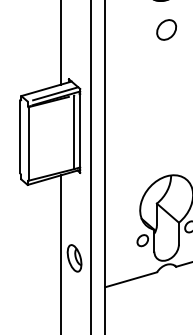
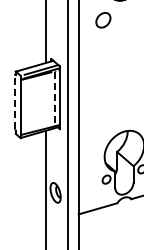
part: (166, 30) -> (103, 20), moved
line: (74, 133) -> (55, 99), solid -> dashed
line: (20, 136) -> (15, 101), solid -> dashed

